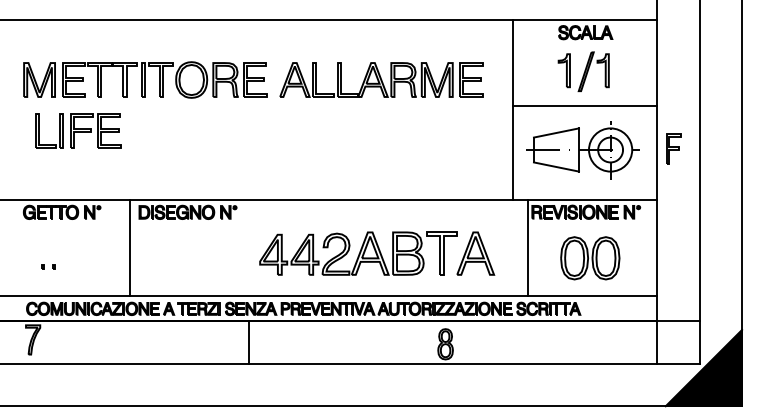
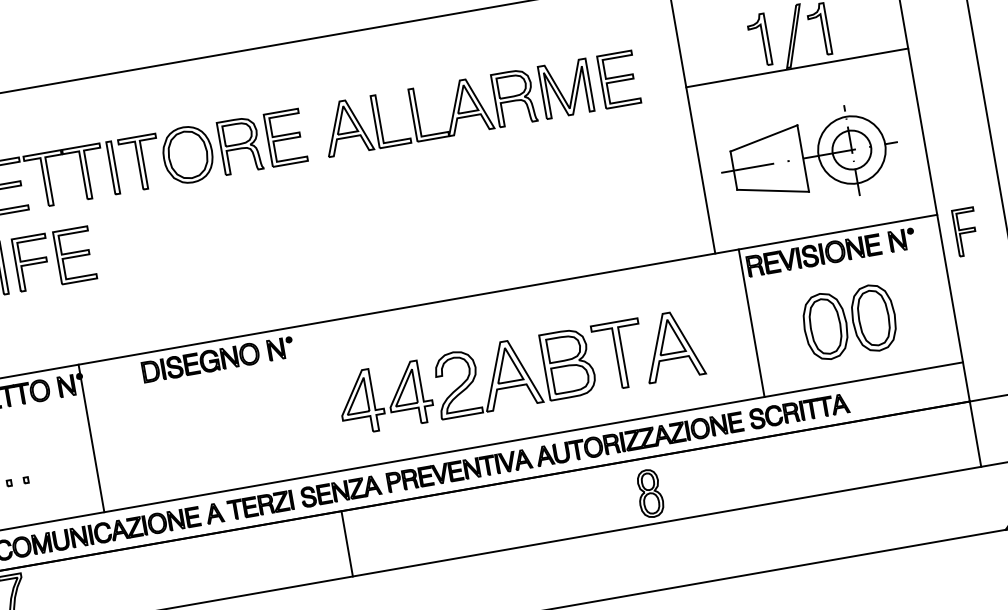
line: (585, 106) -> (797, 68), moved
part: (673, 148) -> (965, 230), moved
line: (129, 248) -> (91, 439), moved

